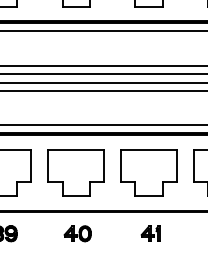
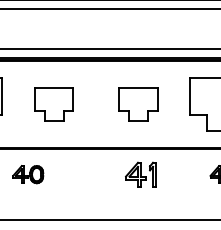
part: (75, 172) -> (53, 103), size x0.6
part: (148, 172) -> (137, 103), size x0.6
part: (77, 233) -> (28, 174), moved
part: (150, 233) -> (140, 174), size x1.4

